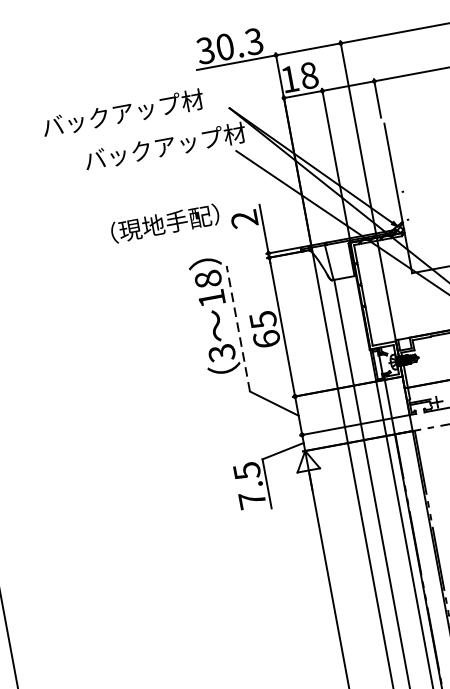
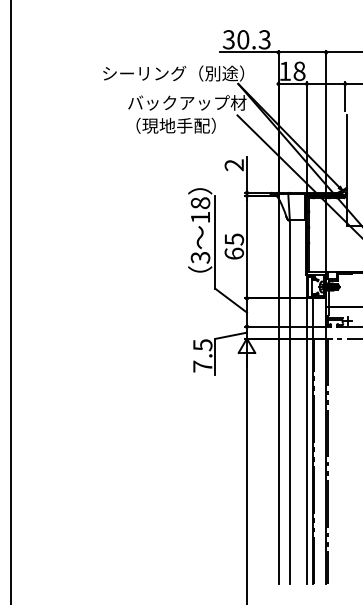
text: (139, 110) -> (173, 73), バックアップ材 -> シーリング（別途）
text: (164, 223) -> (175, 125), moved
line: (238, 328) -> (215, 242), dashed -> solid

